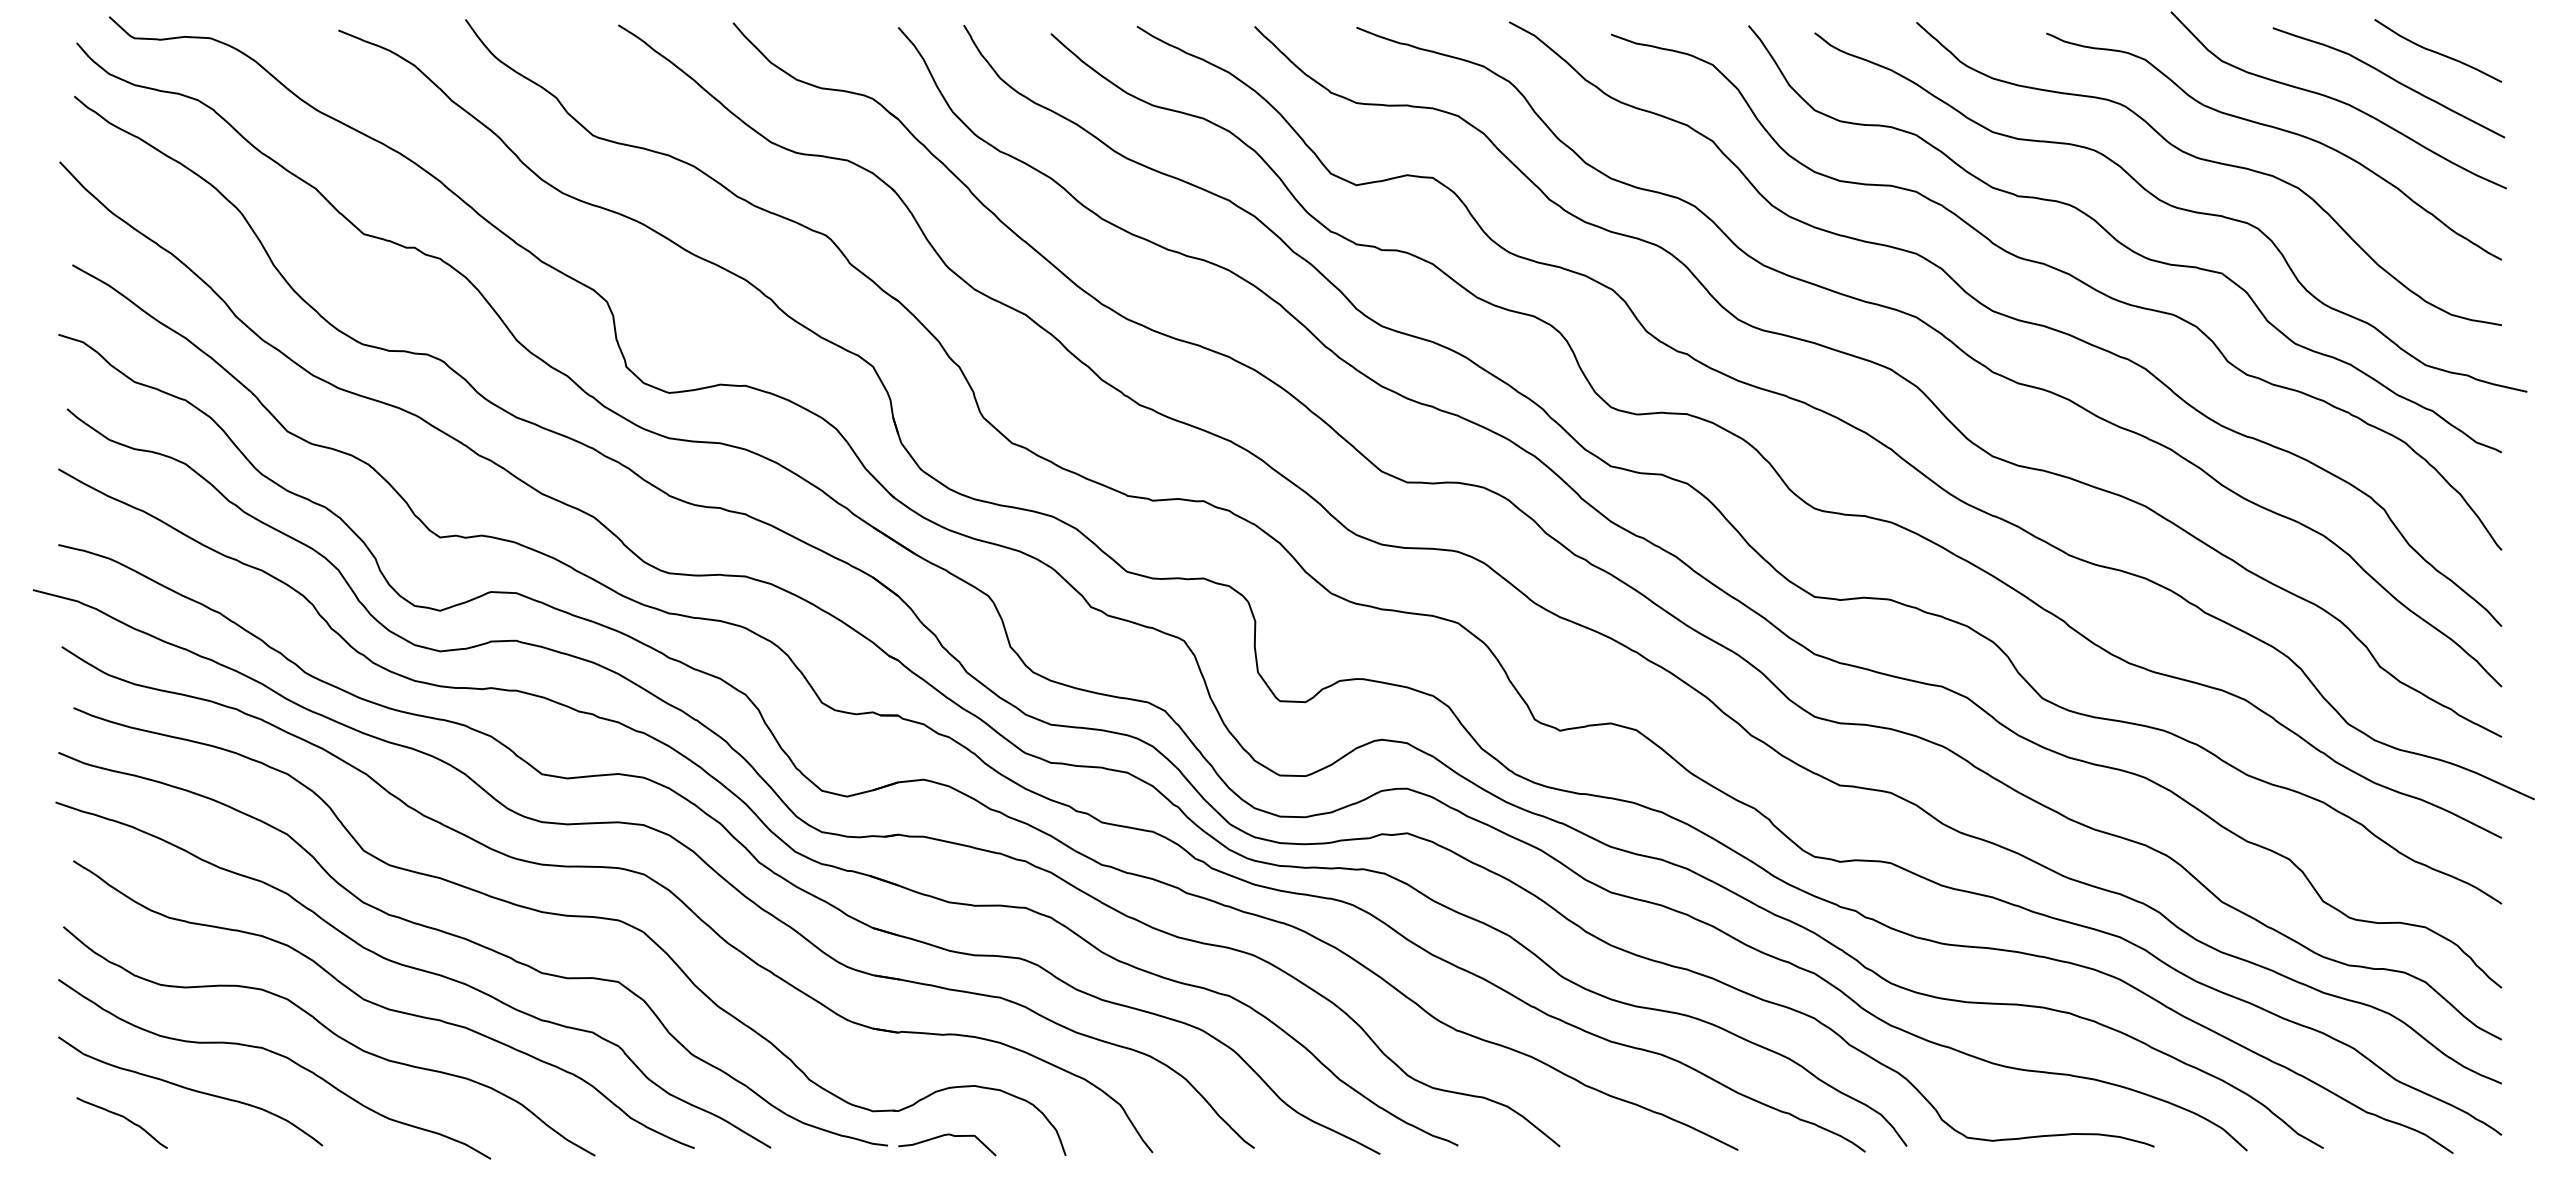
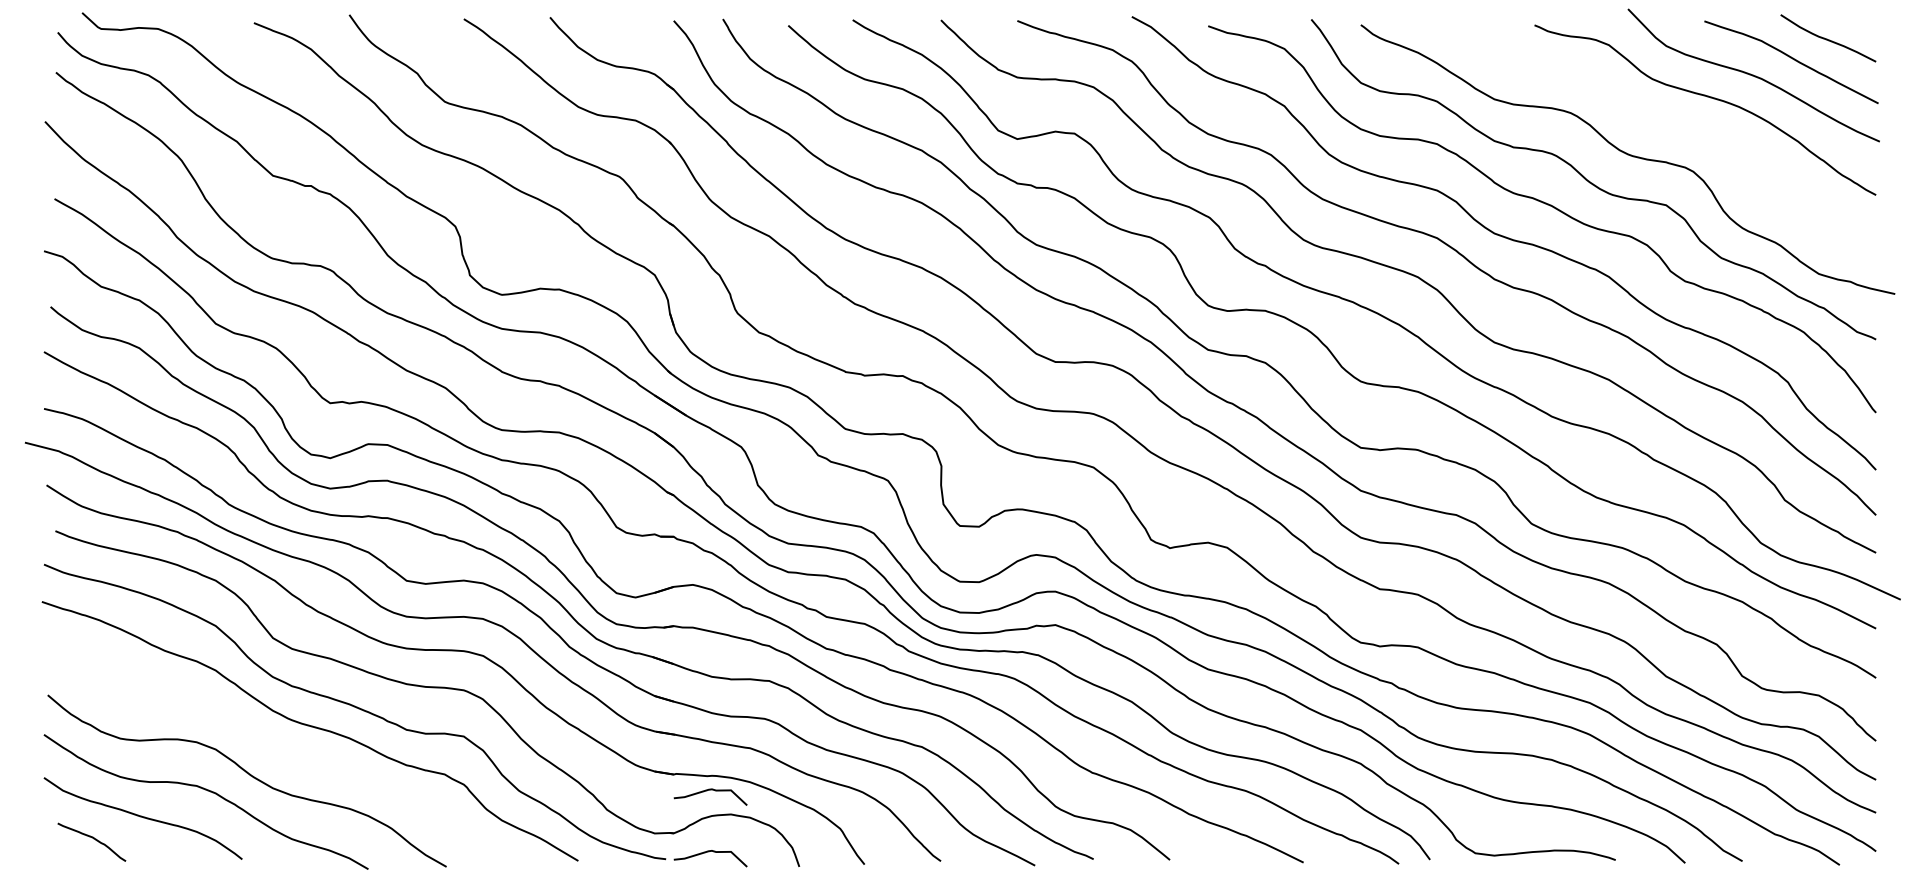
curve: (2211, 162) -> (1658, 122), removed
curve: (382, 1005) -> (287, 754), removed
curve: (943, 1054) -> (707, 790), added

